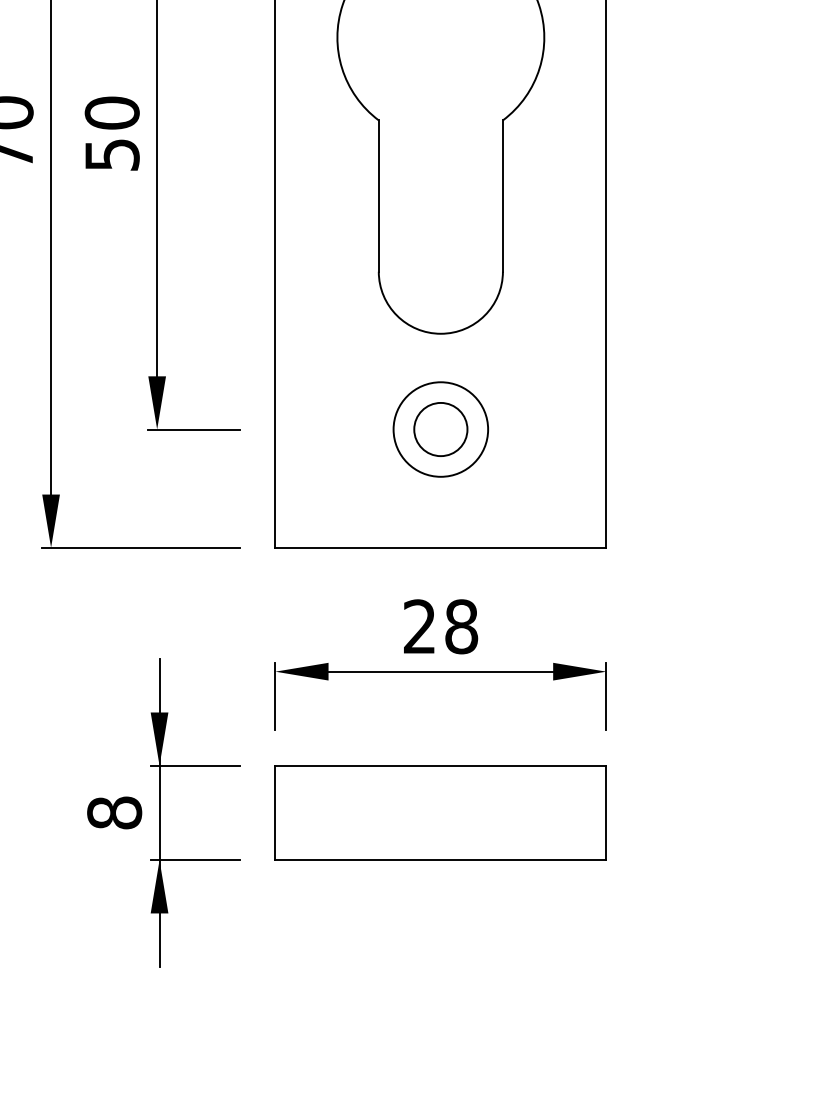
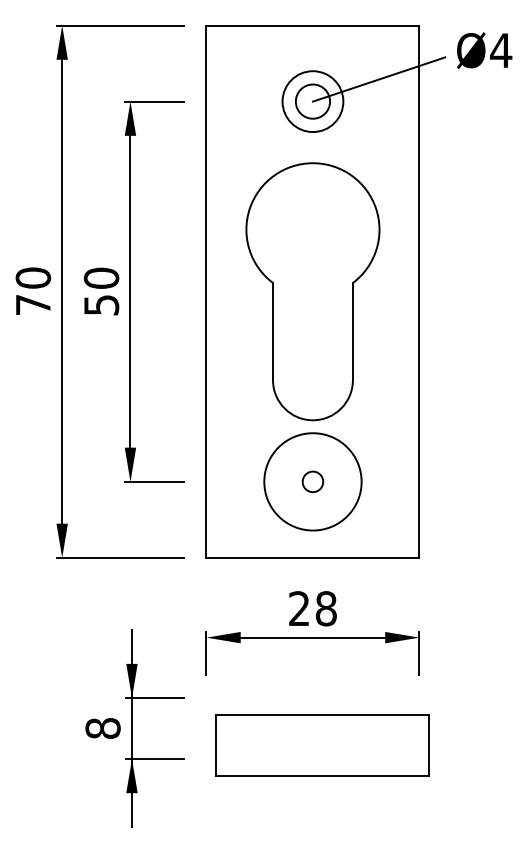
circle: (440, 428) -> (312, 481), size x0.6
circle: (440, 428) -> (312, 481), size x1.6
part: (440, 812) -> (322, 745), moved

